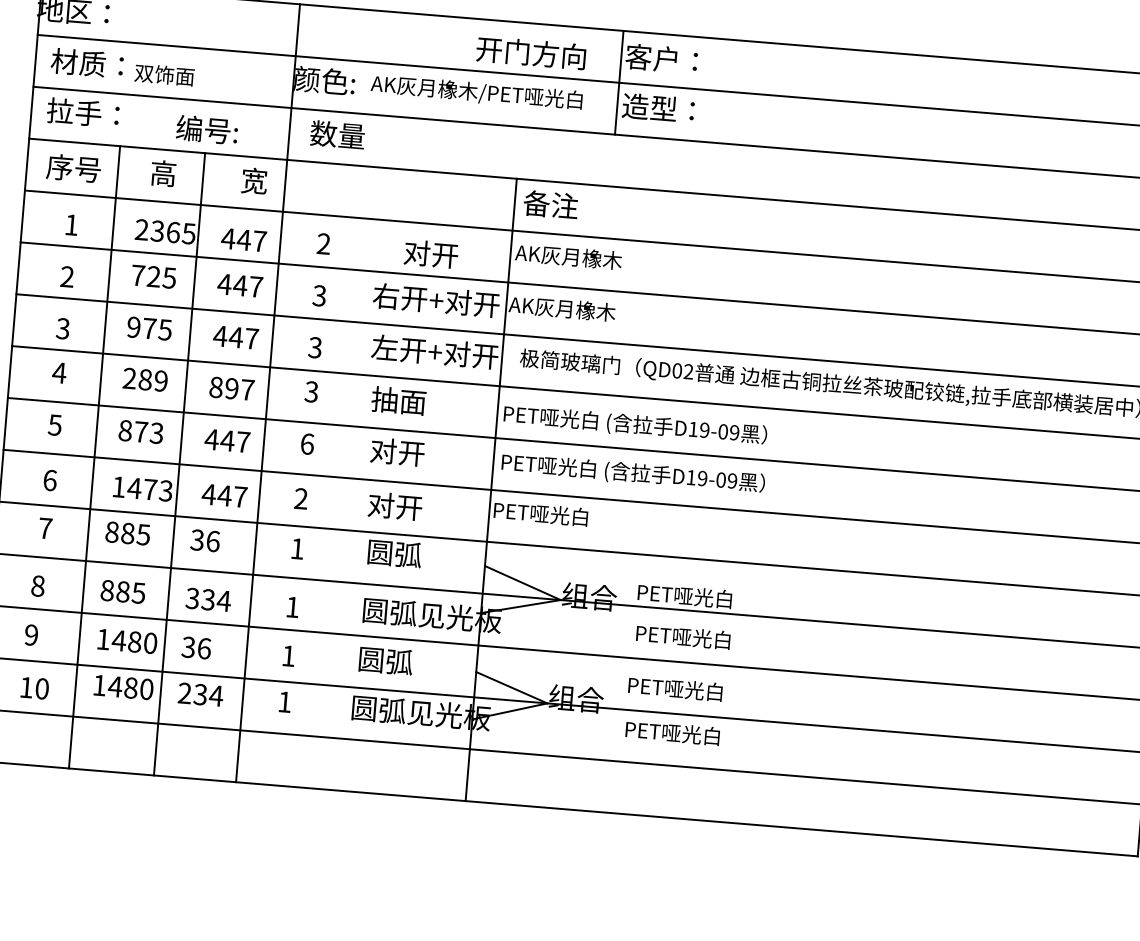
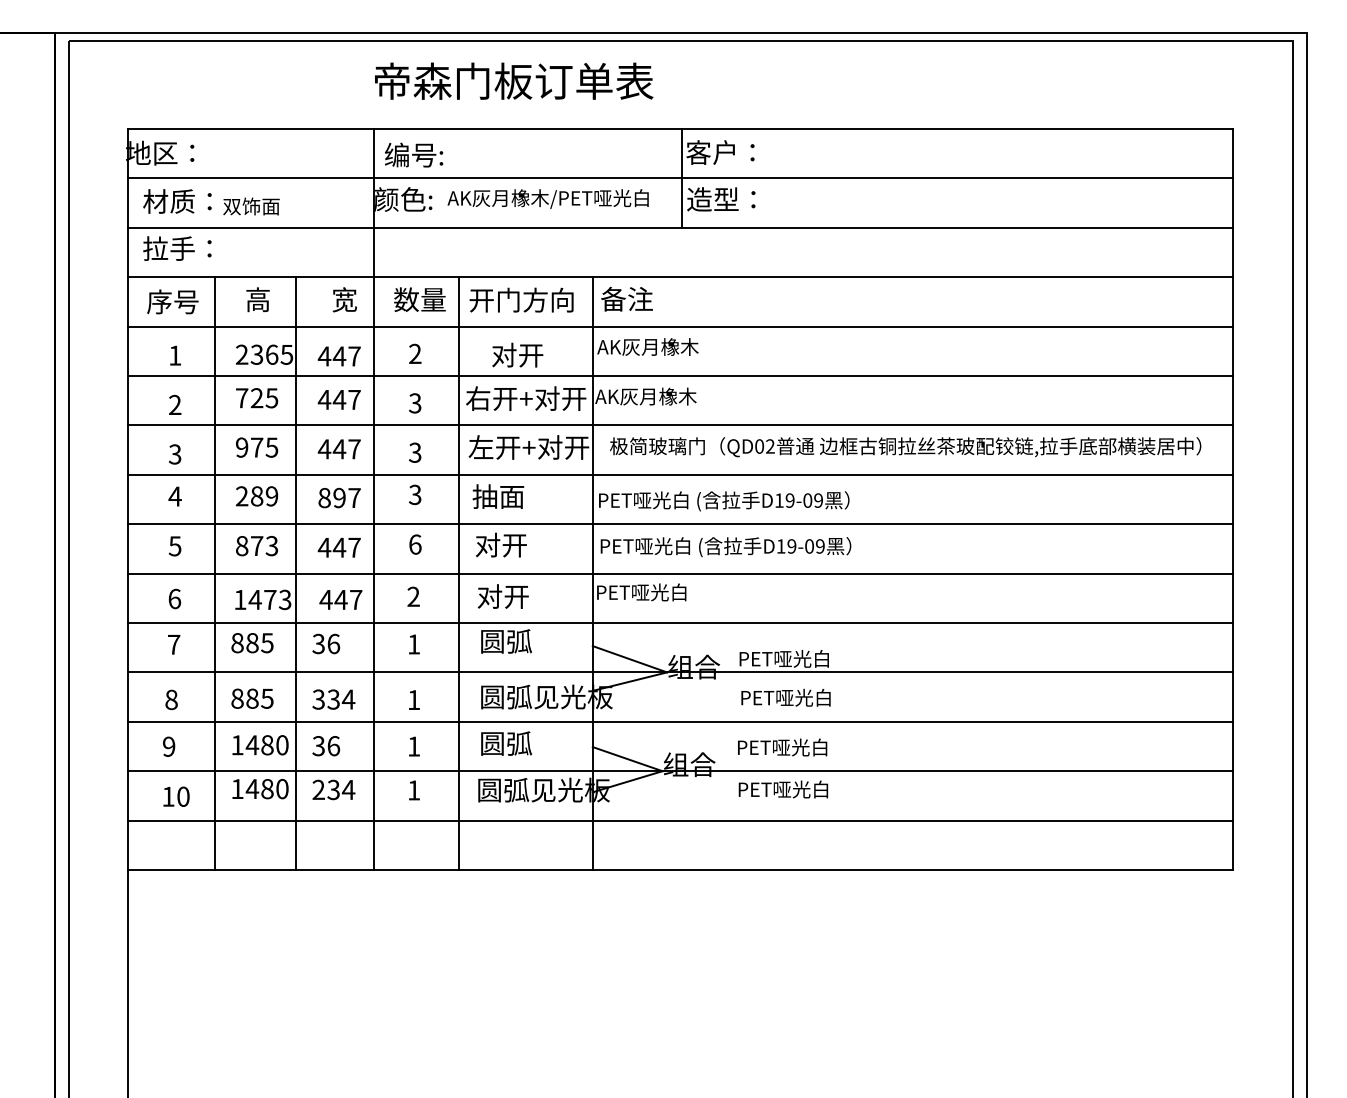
text: (531, 52) -> (521, 299), moved
text: (207, 129) -> (414, 154), moved
text: (337, 134) -> (419, 299), moved
line: (350, 478) -> (458, 573), added

